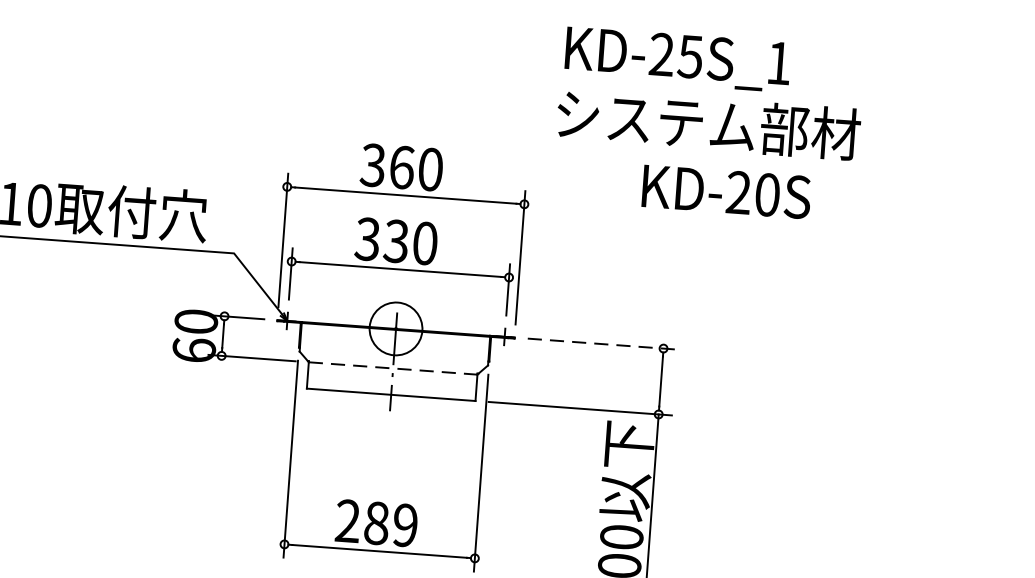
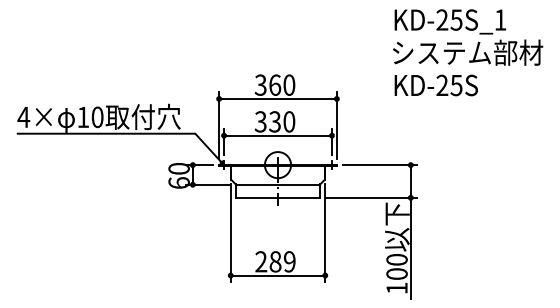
text: (711, 93) -> (468, 37), moved
text: (767, 194) -> (456, 85), KD-20S -> KD-25S
line: (602, 344) -> (380, 165), dashed -> solid
line: (394, 368) -> (278, 184), dashed -> solid

